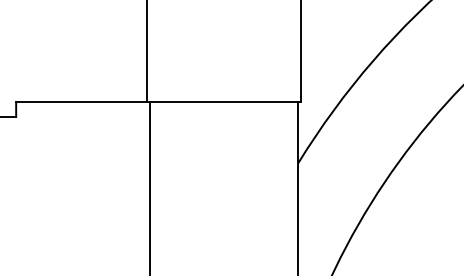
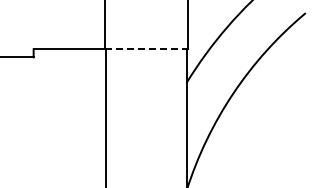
line: (224, 102) -> (146, 49), solid -> dashed

